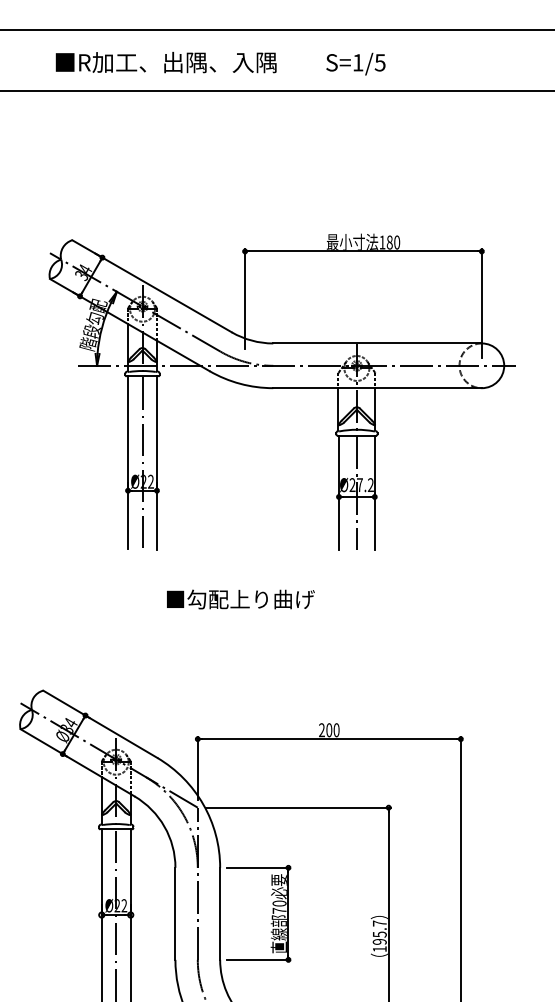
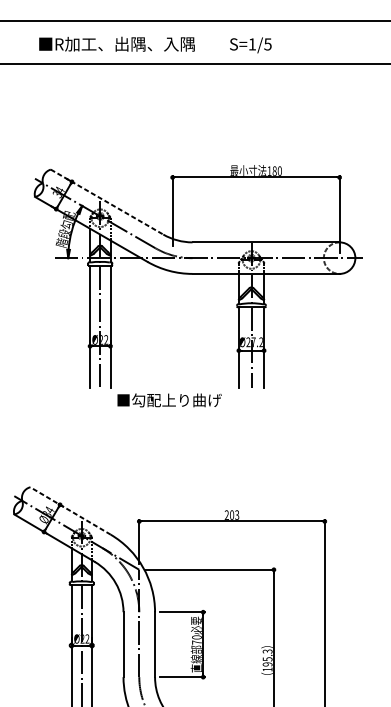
line: (152, 286) -> (107, 202), solid -> dashed
text: (240, 599) -> (169, 400), moved
line: (99, 724) -> (69, 511), solid -> dashed
text: (336, 730) -> (237, 515), 200 -> 203
text: (379, 923) -> (267, 651), 195.7 -> 195.3

